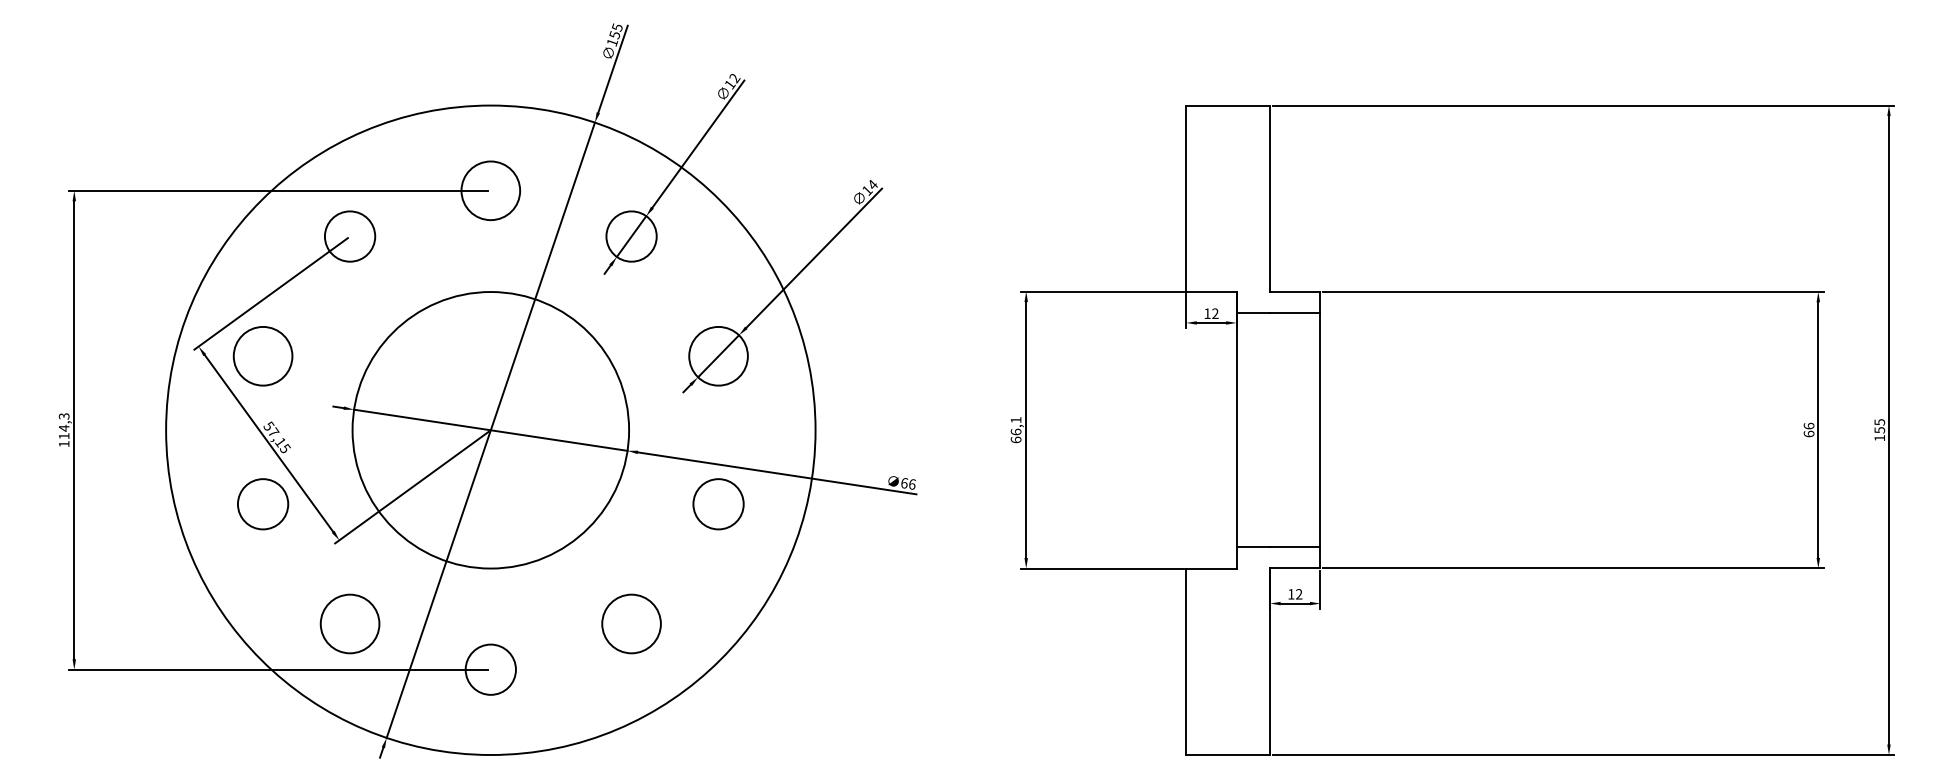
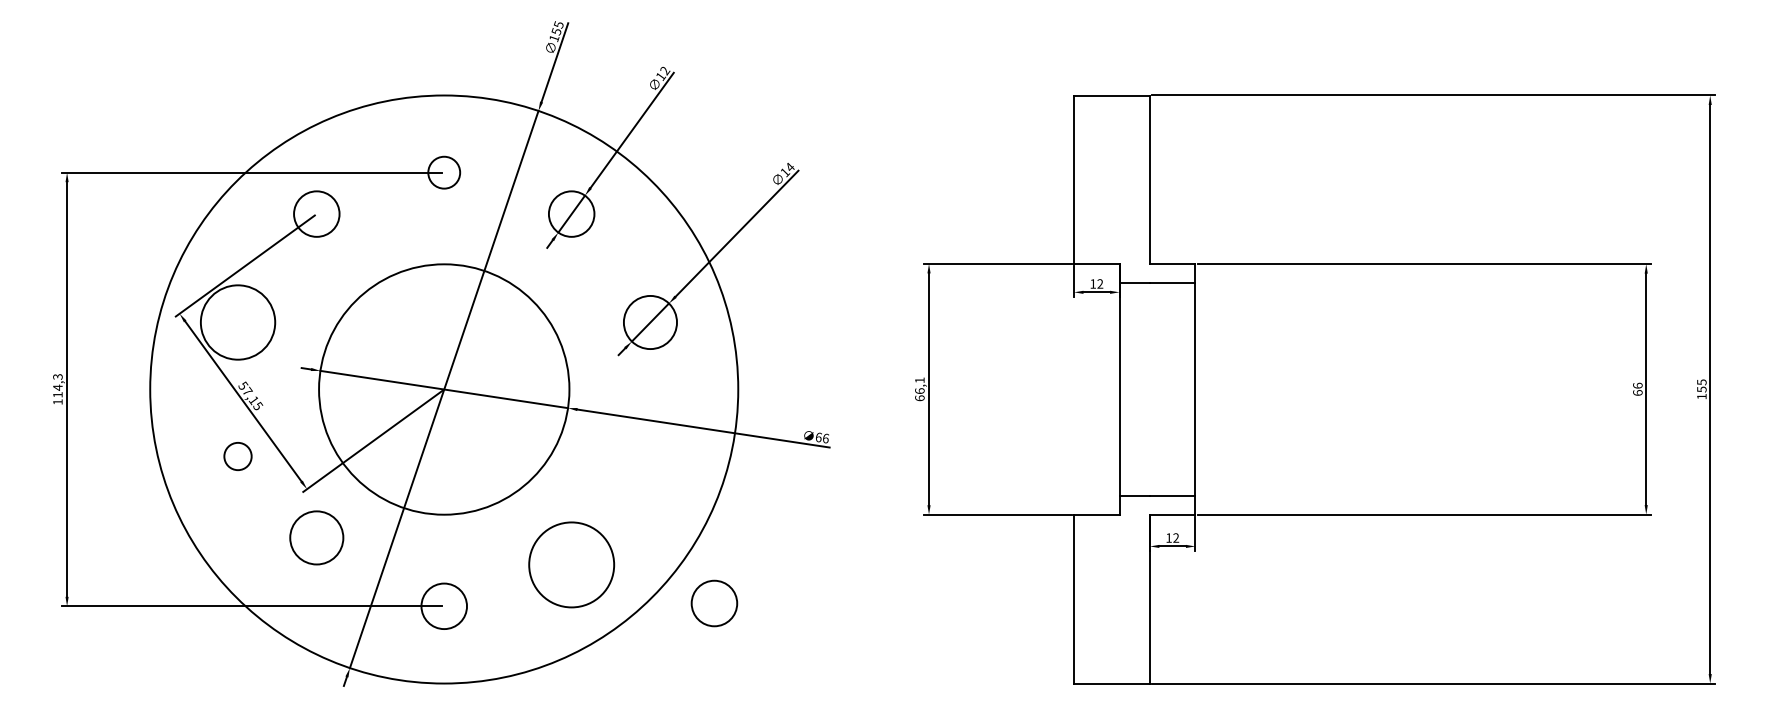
circle: (490, 190) -> (443, 172), size x0.6
circle: (262, 356) -> (237, 322), size x1.4
circle: (262, 504) -> (237, 456), size x0.6
circle: (718, 504) -> (714, 603), moved
circle: (349, 623) -> (316, 537), moved
circle: (631, 623) -> (571, 564), size x1.6

